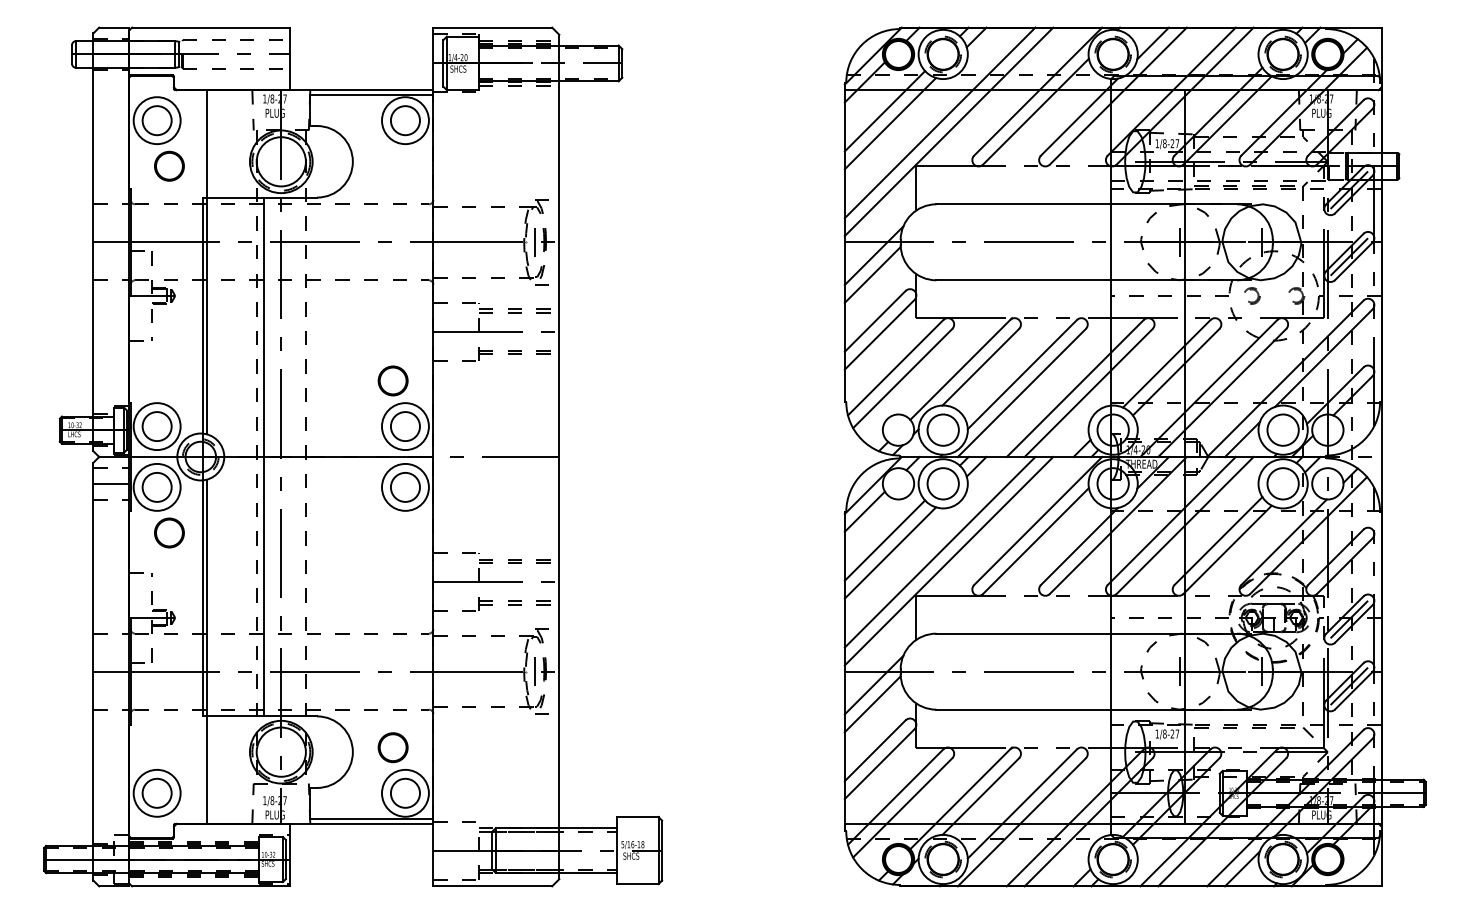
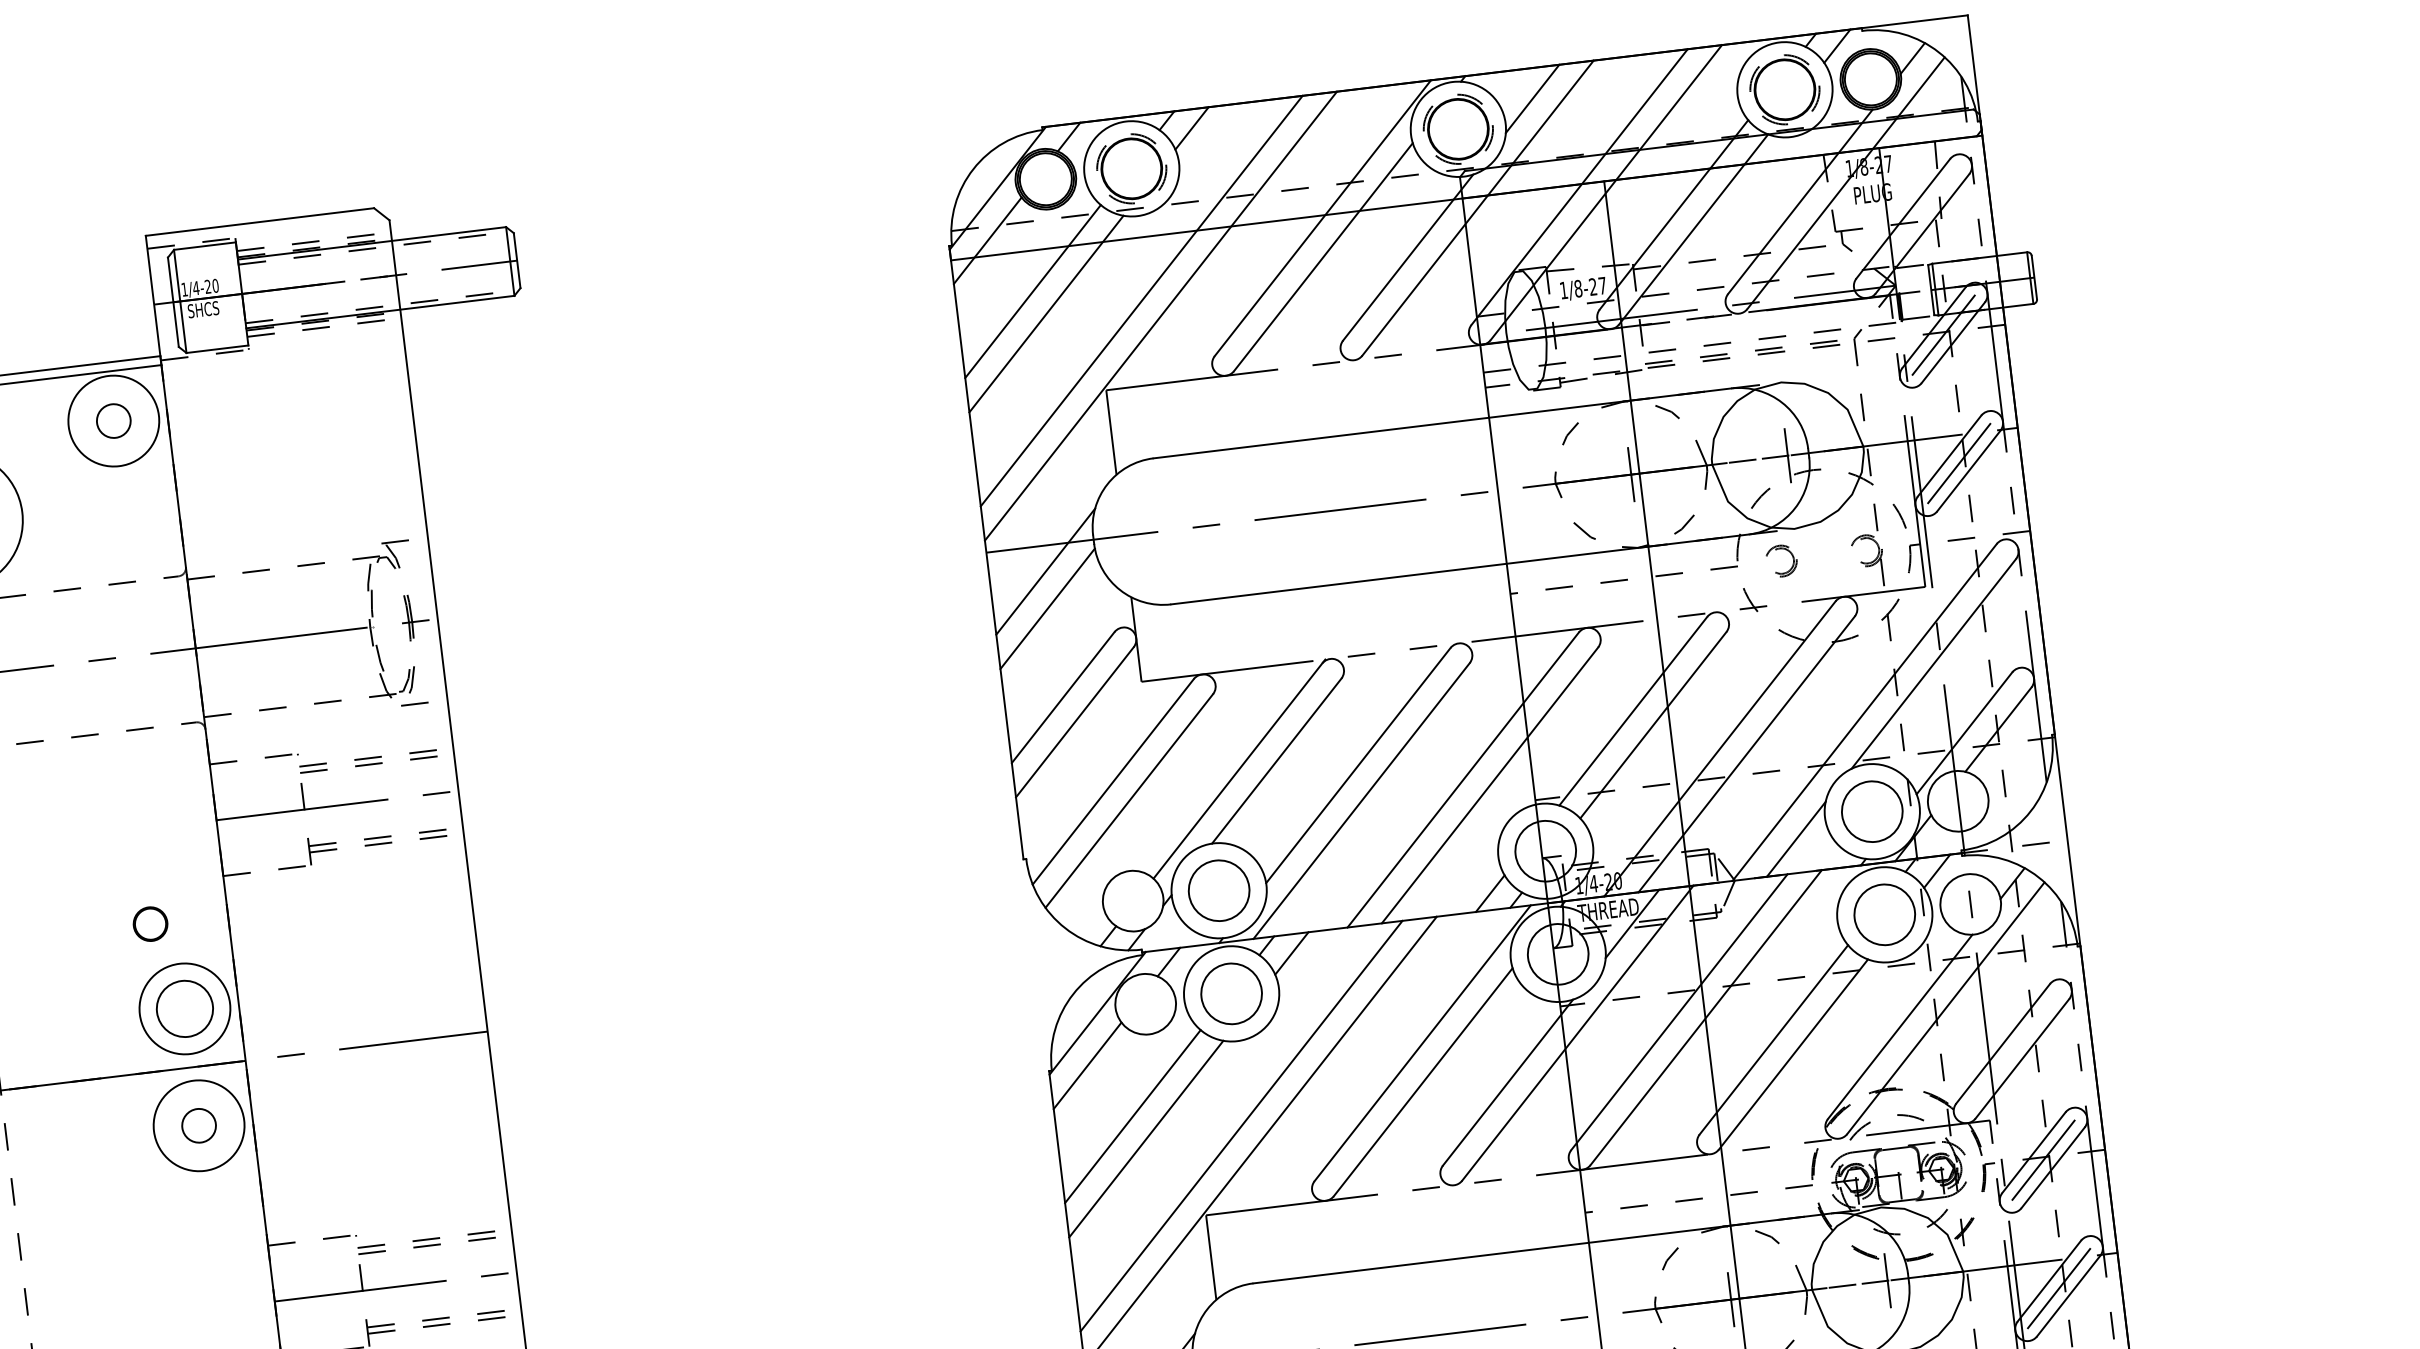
circle: (404, 120) -> (111, 420), size x0.6
line: (535, 242) -> (392, 624), removed
circle: (392, 380) -> (149, 923), size x0.6
circle: (404, 486) -> (197, 1124), size x0.6

